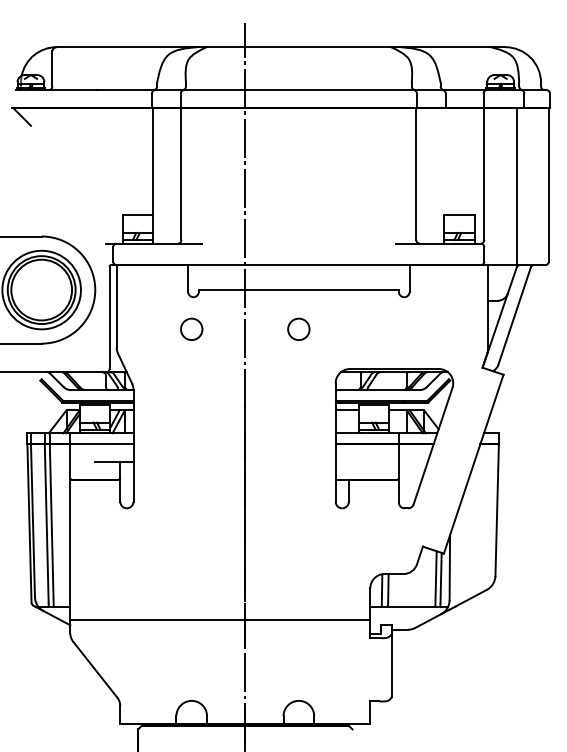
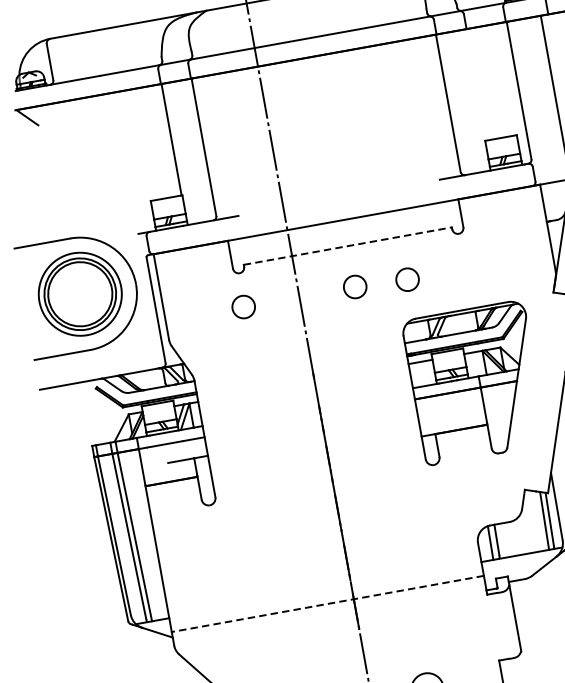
line: (299, 290) -> (348, 246), solid -> dashed
circle: (348, 330) -> (407, 278), added
line: (219, 619) -> (326, 603), solid -> dashed

